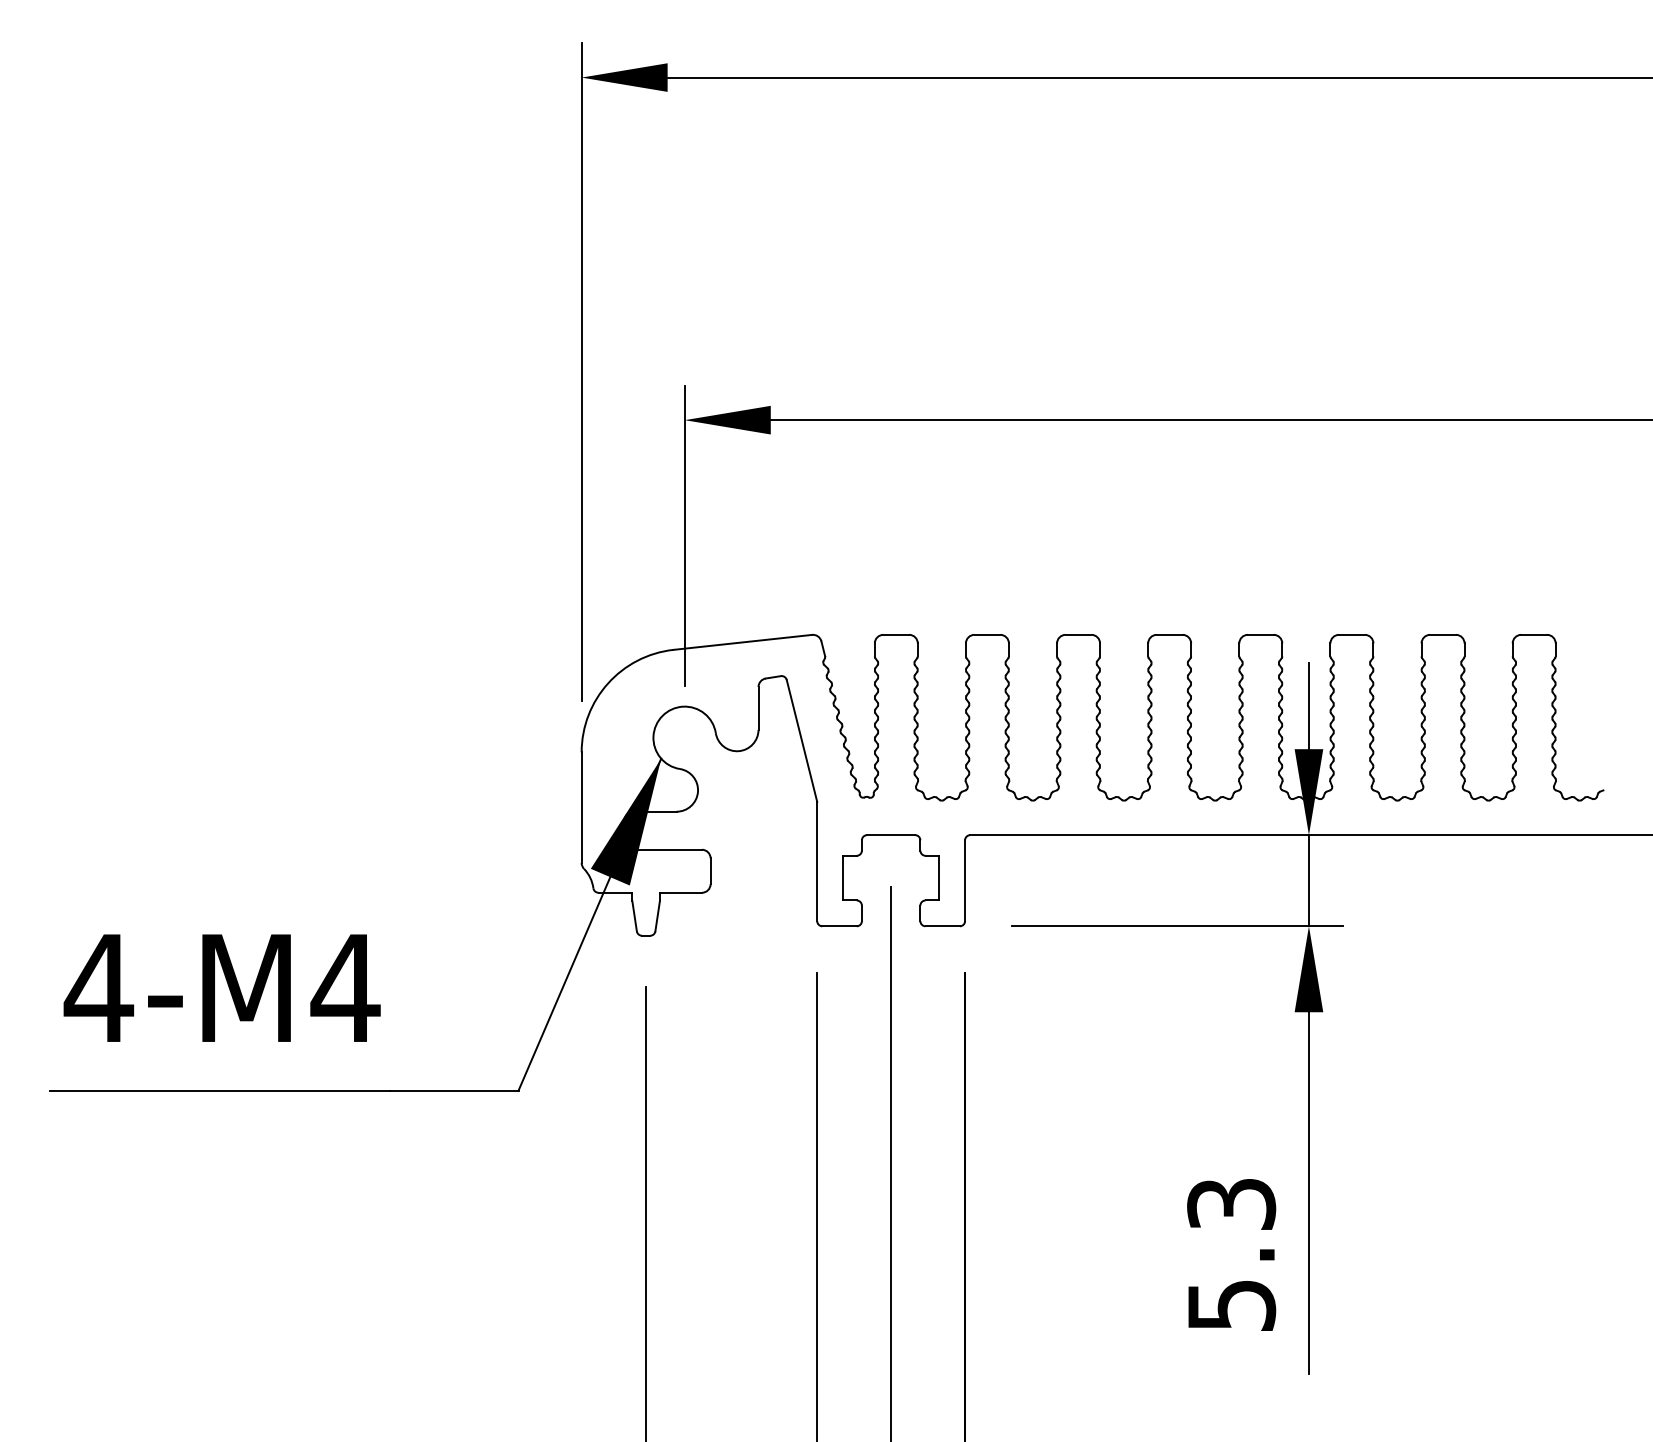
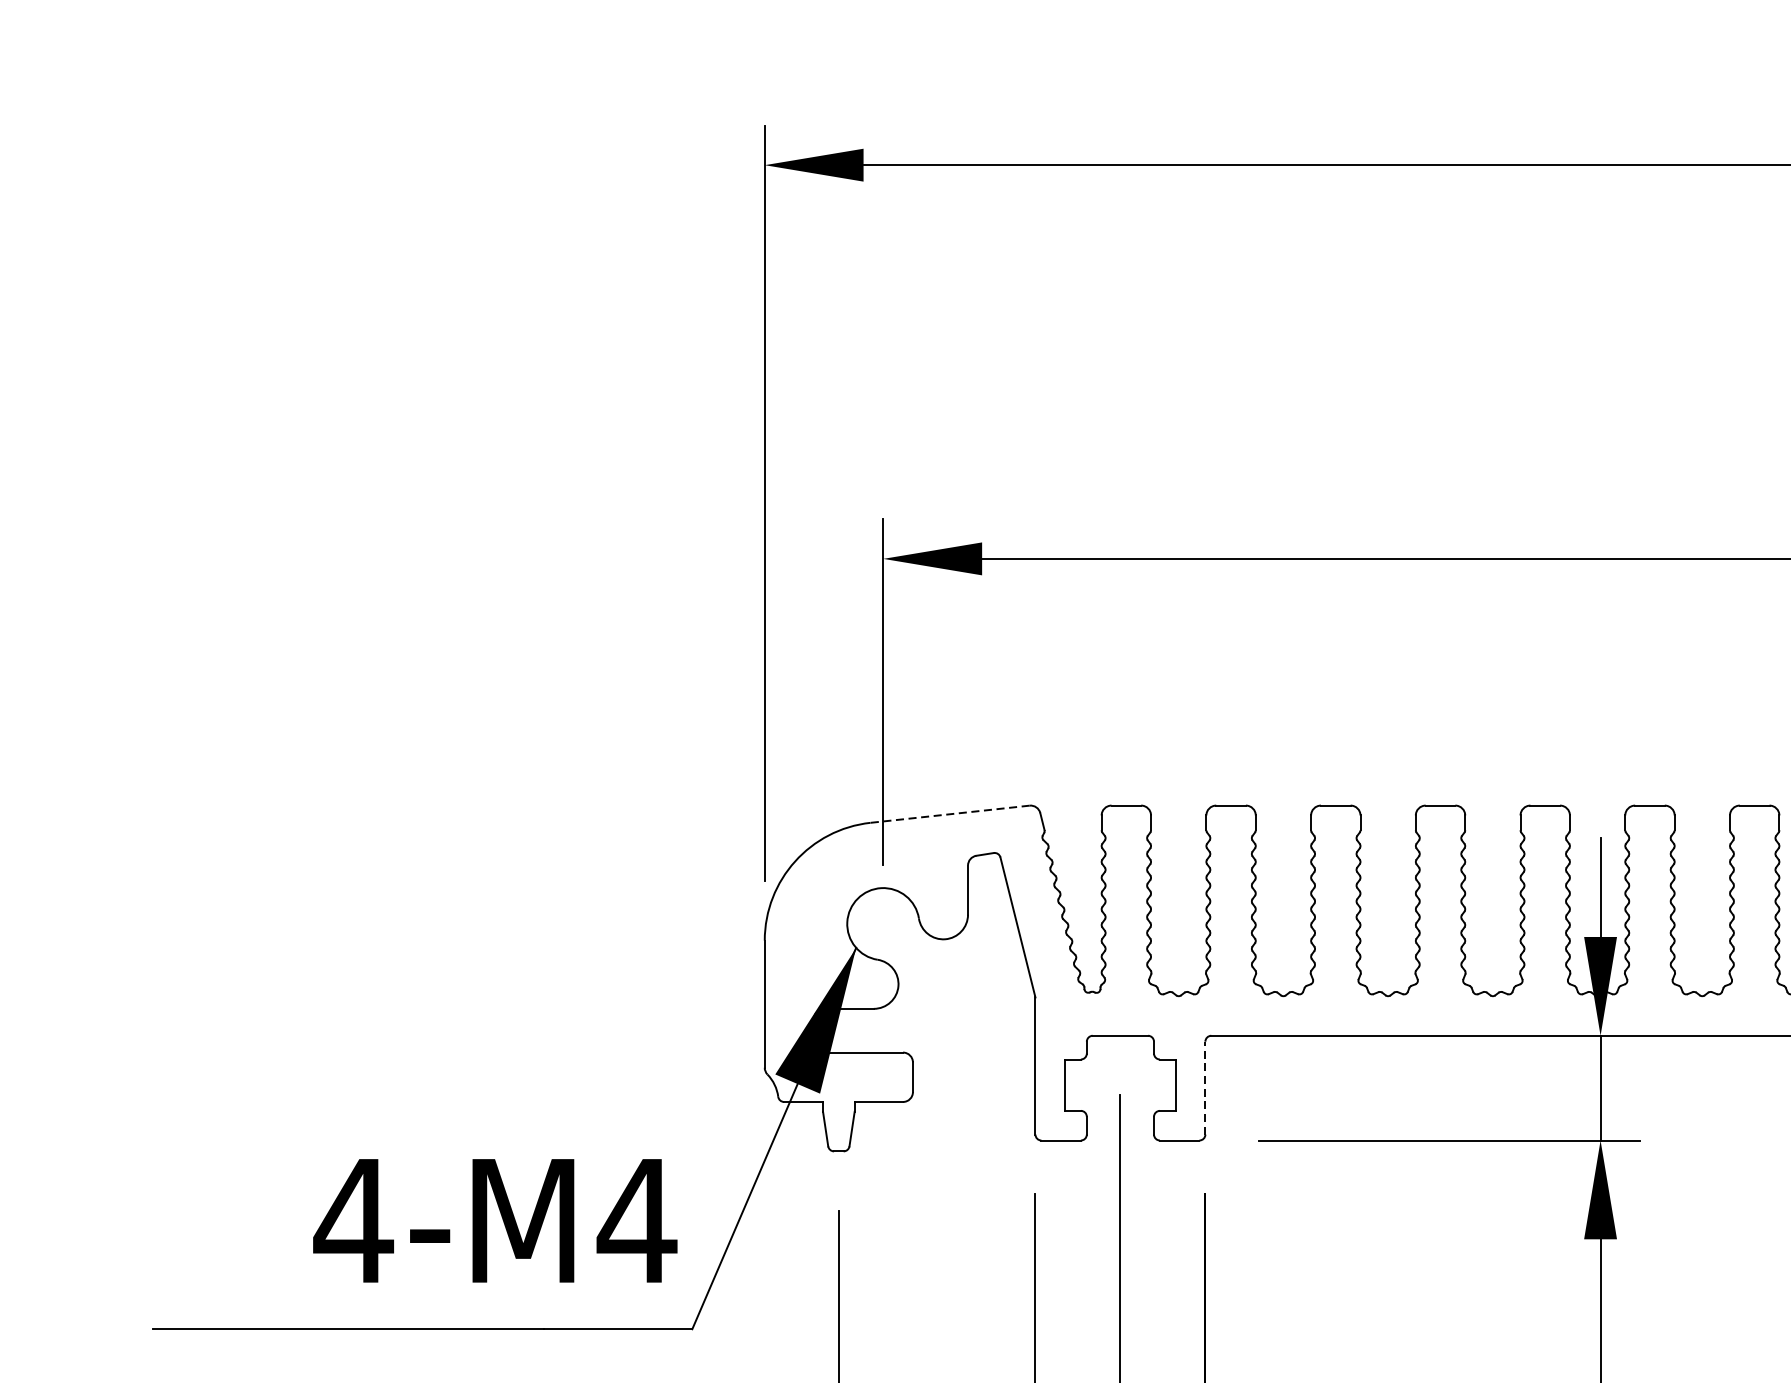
line: (742, 642) -> (949, 814), solid -> dashed
line: (965, 880) -> (1205, 1087), solid -> dashed
text: (221, 987) -> (494, 1220), moved

